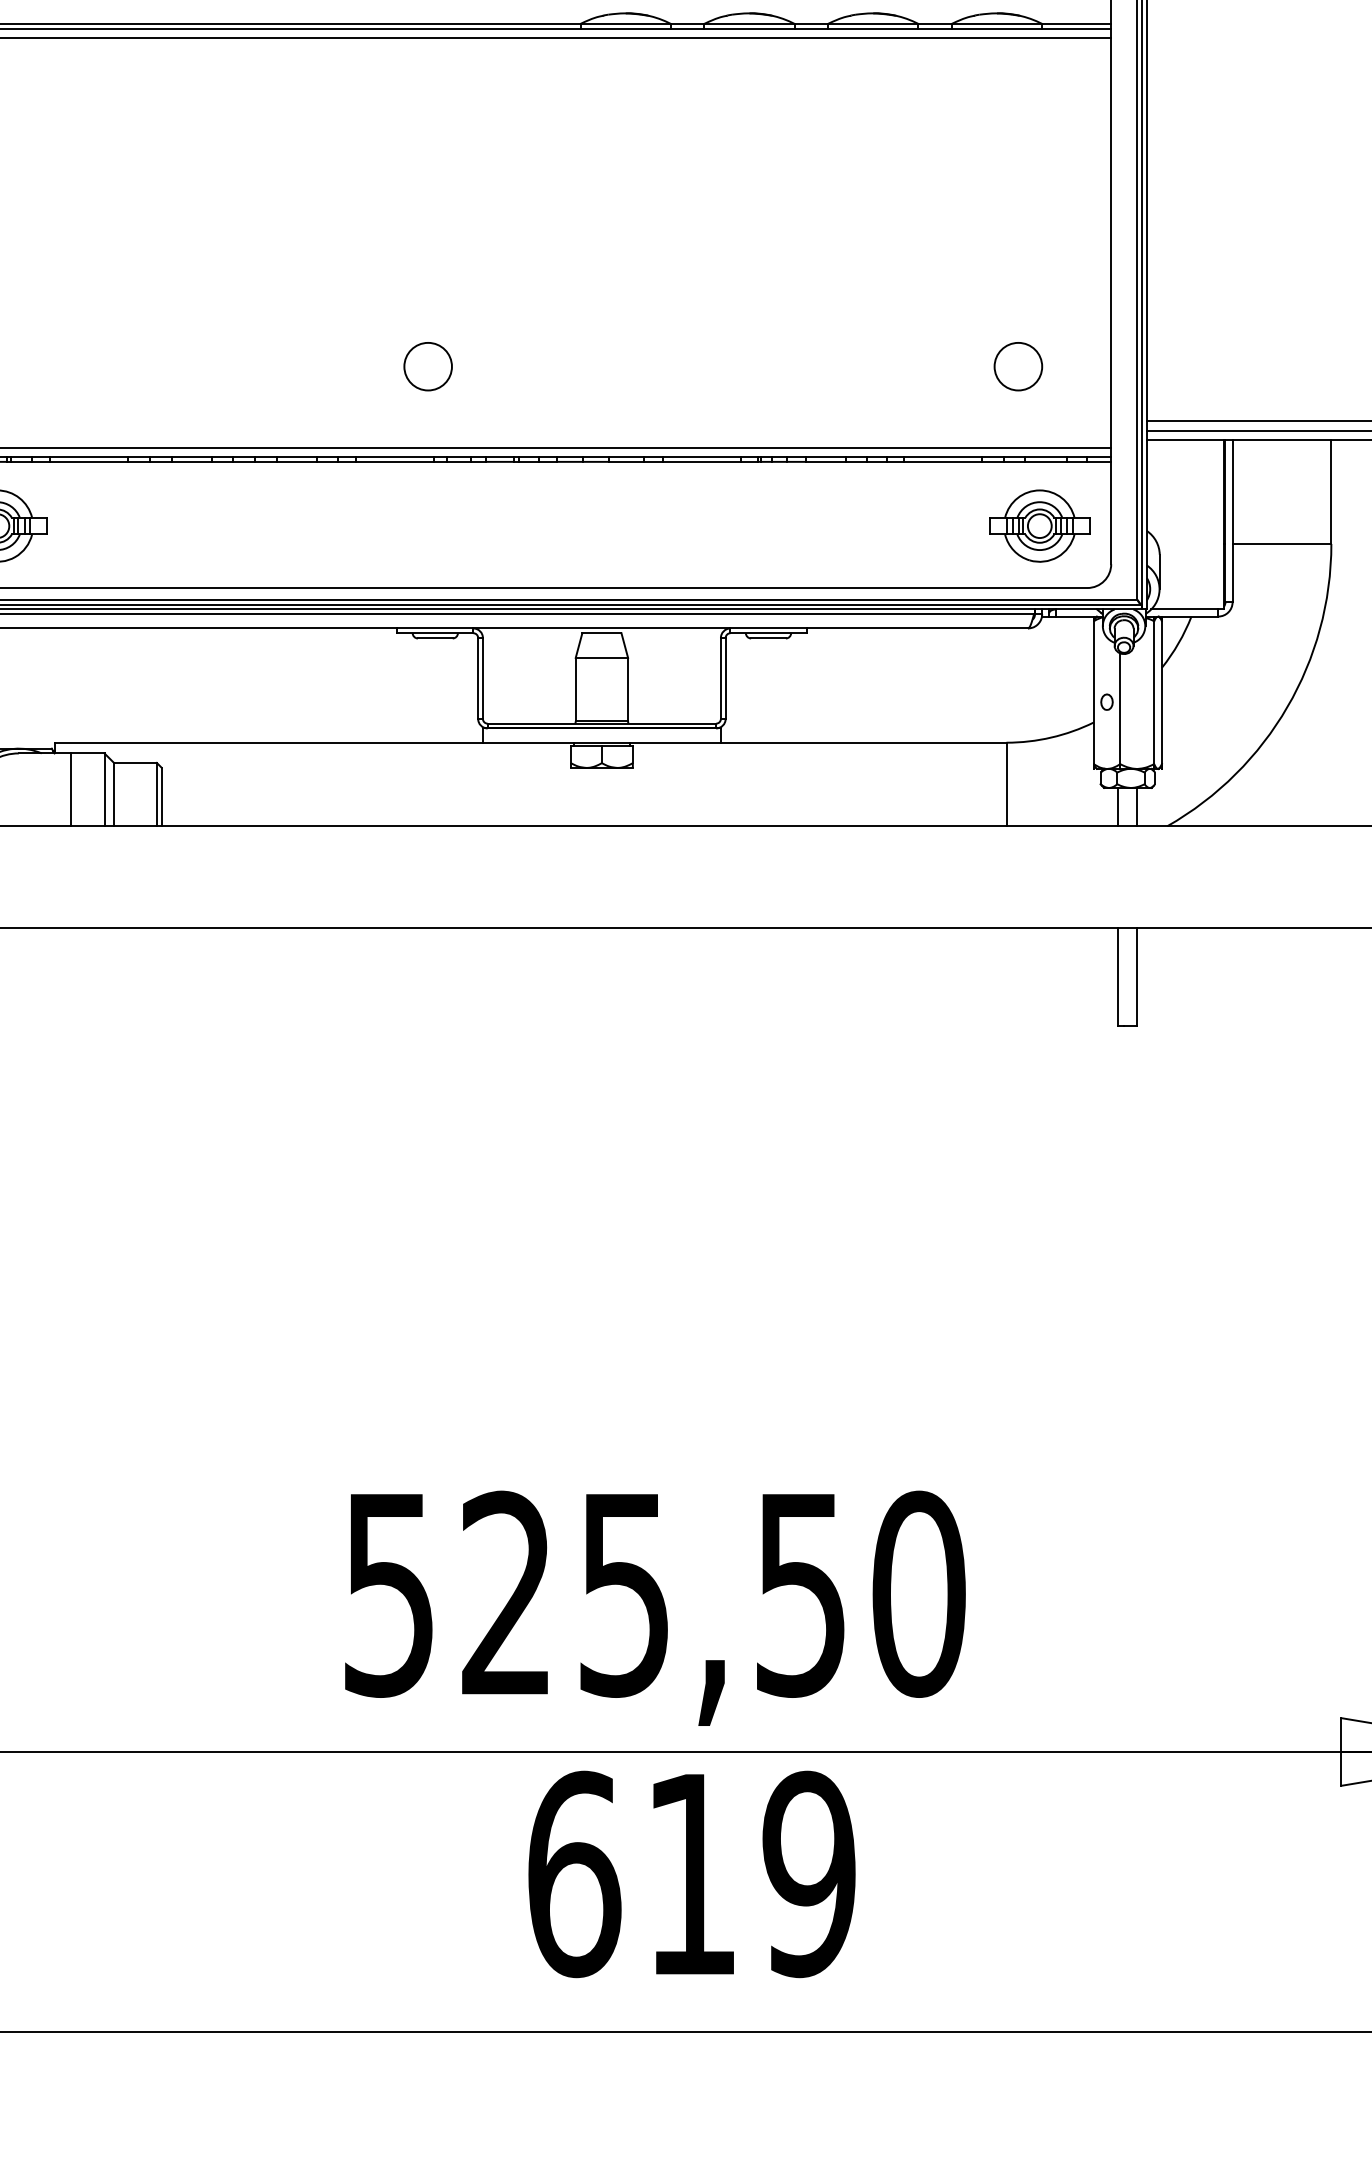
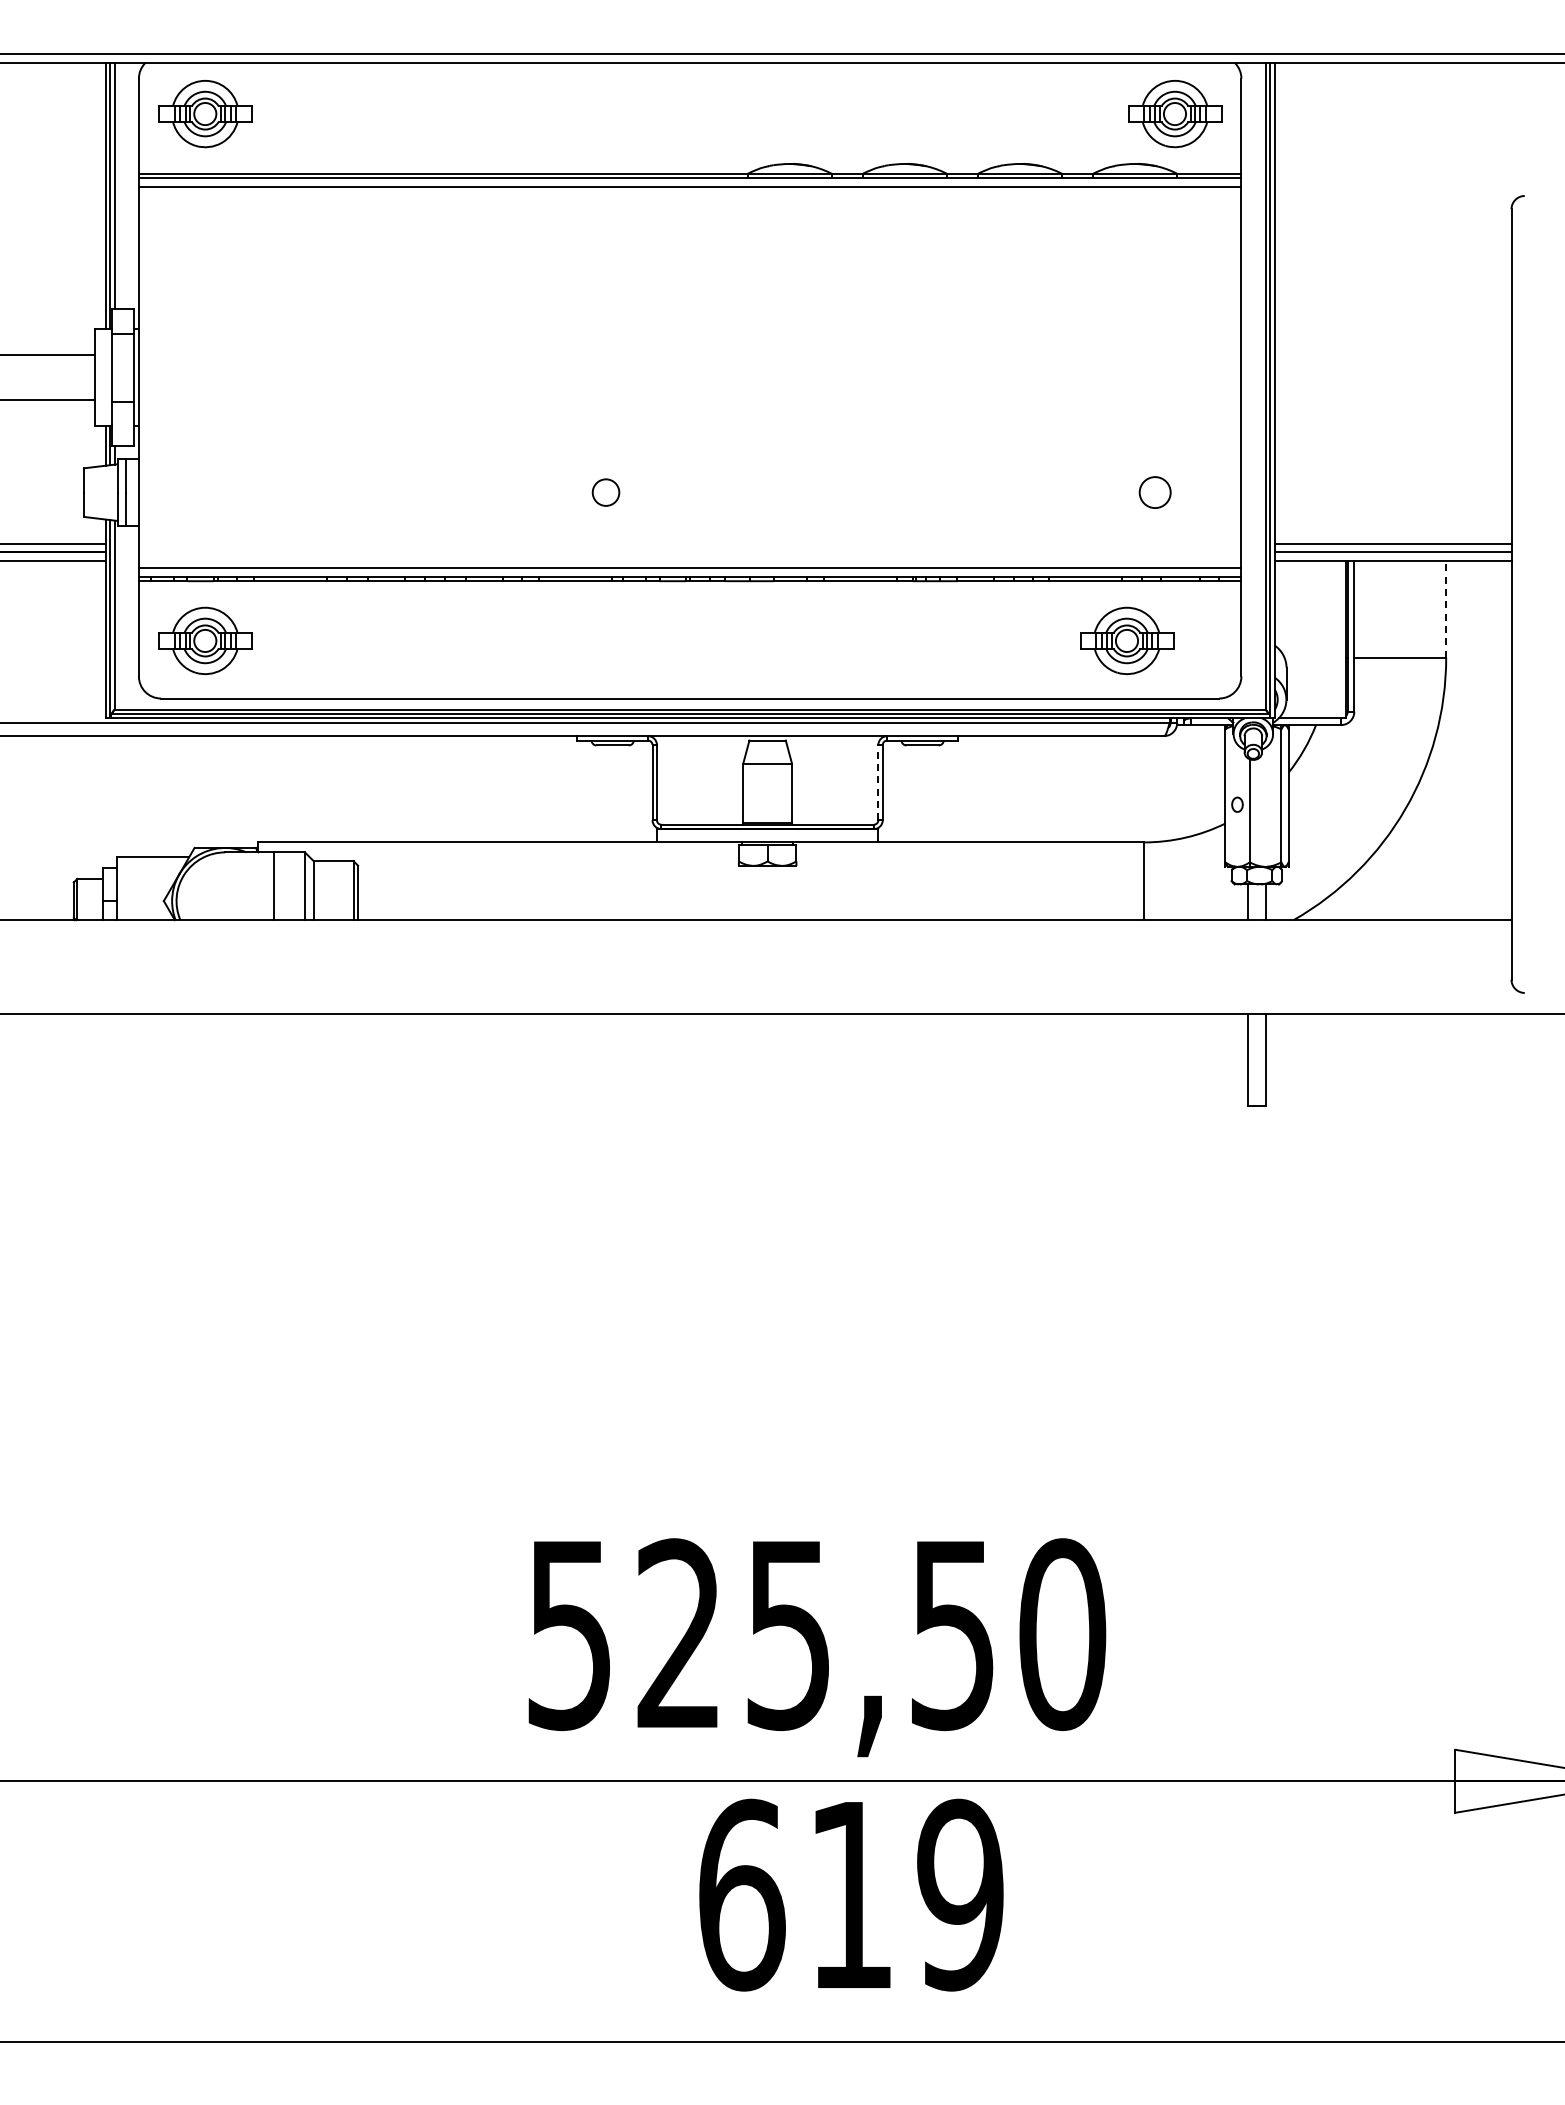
circle: (427, 366) -> (605, 492), size x0.6
circle: (1018, 366) -> (1155, 492), size x0.7
line: (1331, 491) -> (1446, 608), solid -> dashed
part: (1040, 525) -> (1127, 640), moved
line: (721, 678) -> (878, 782), solid -> dashed

